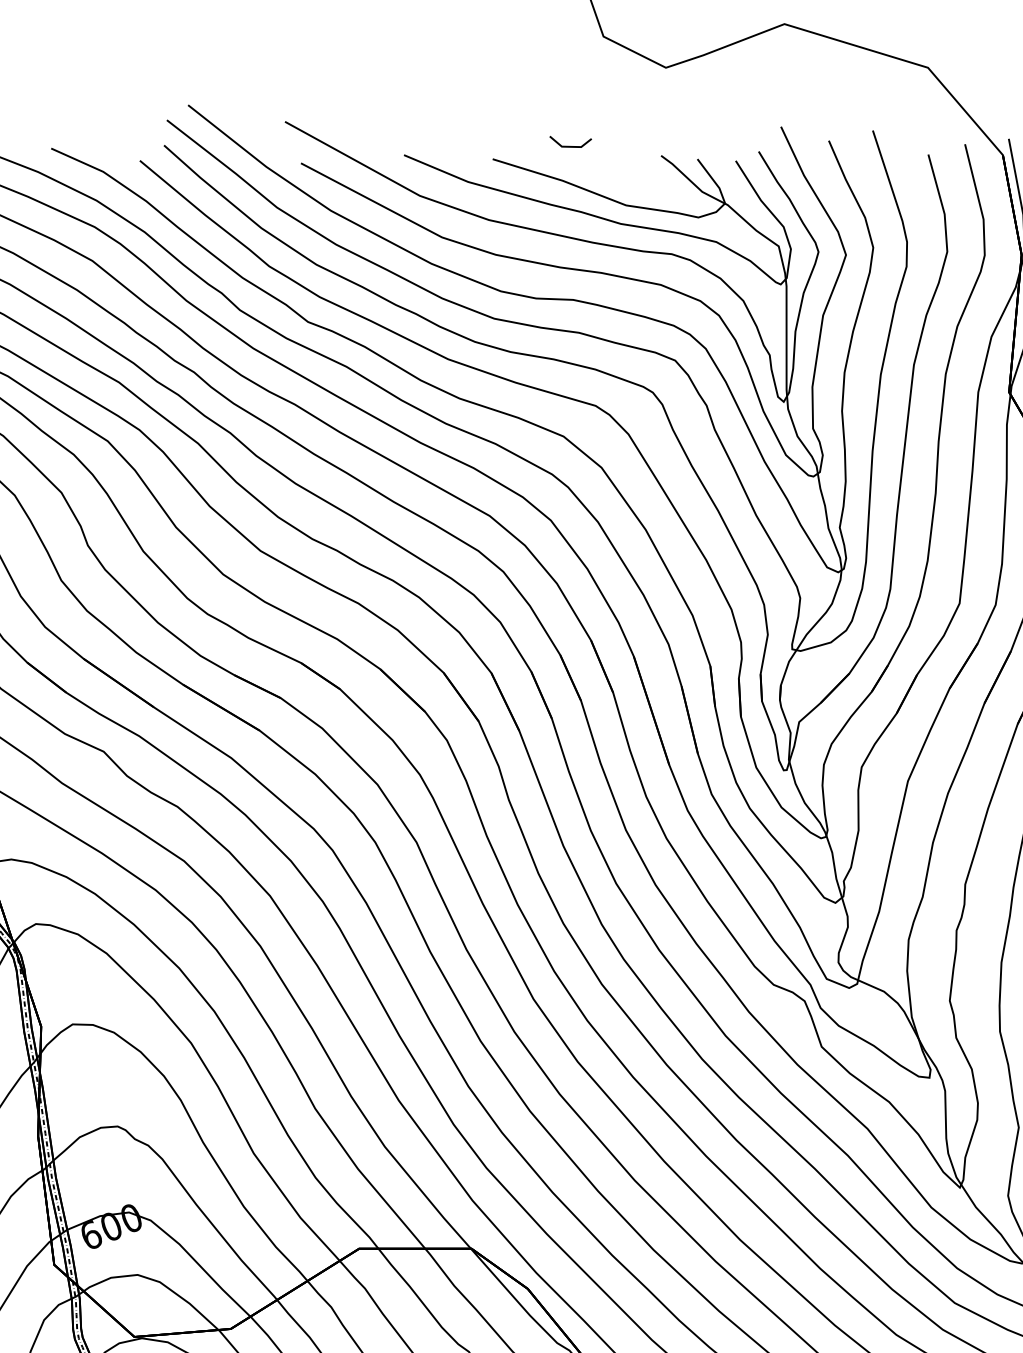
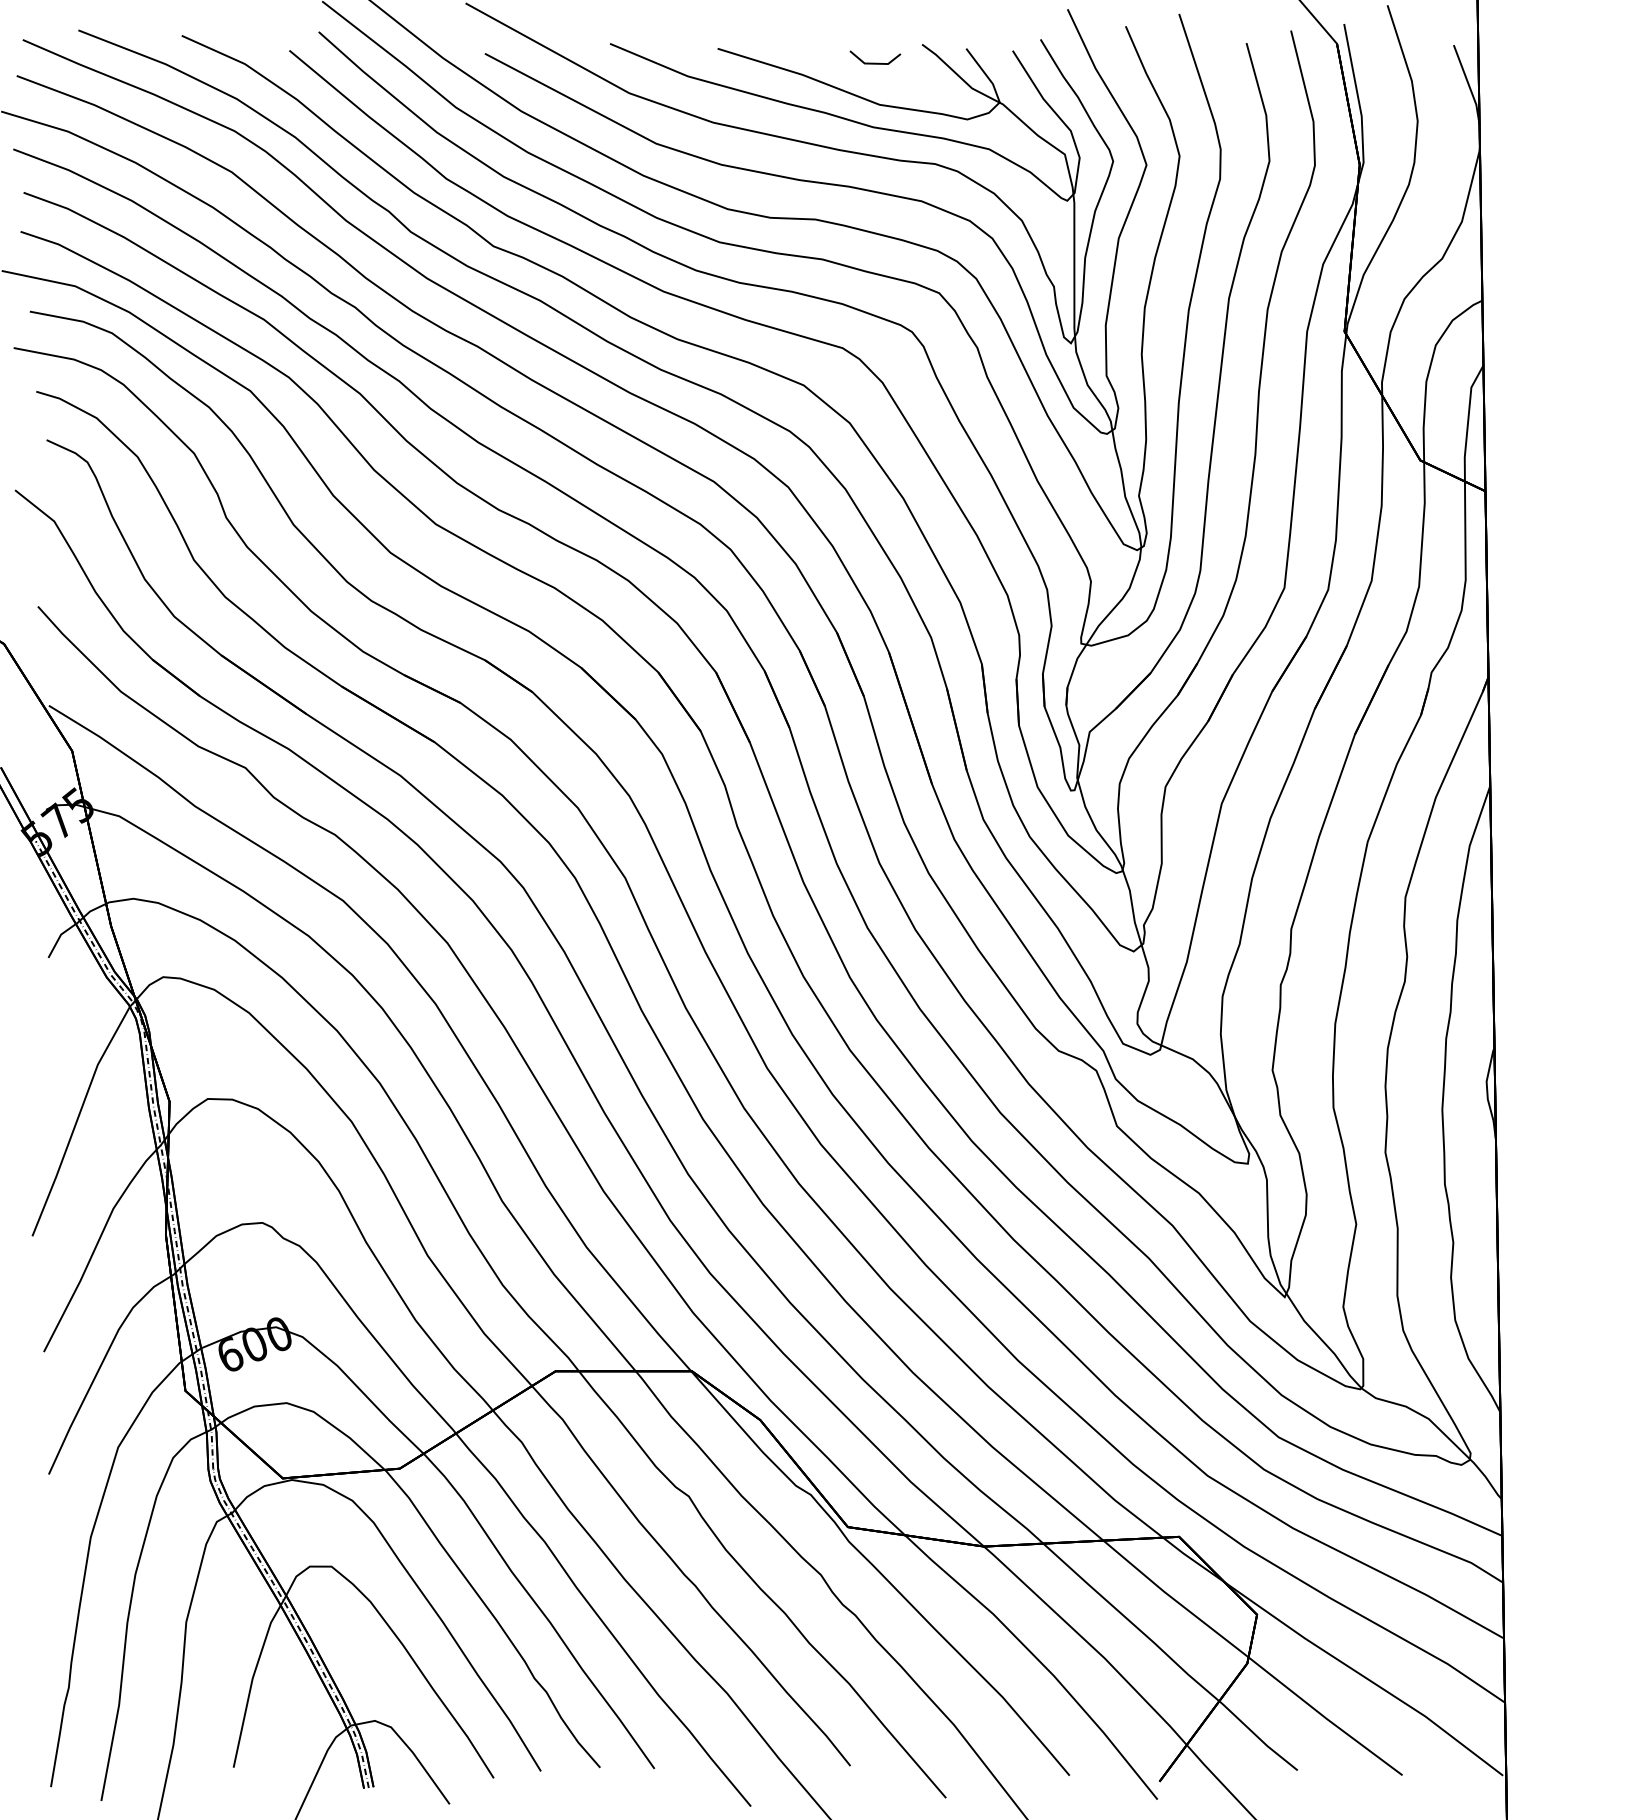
line: (570, 145) -> (875, 62), moved

